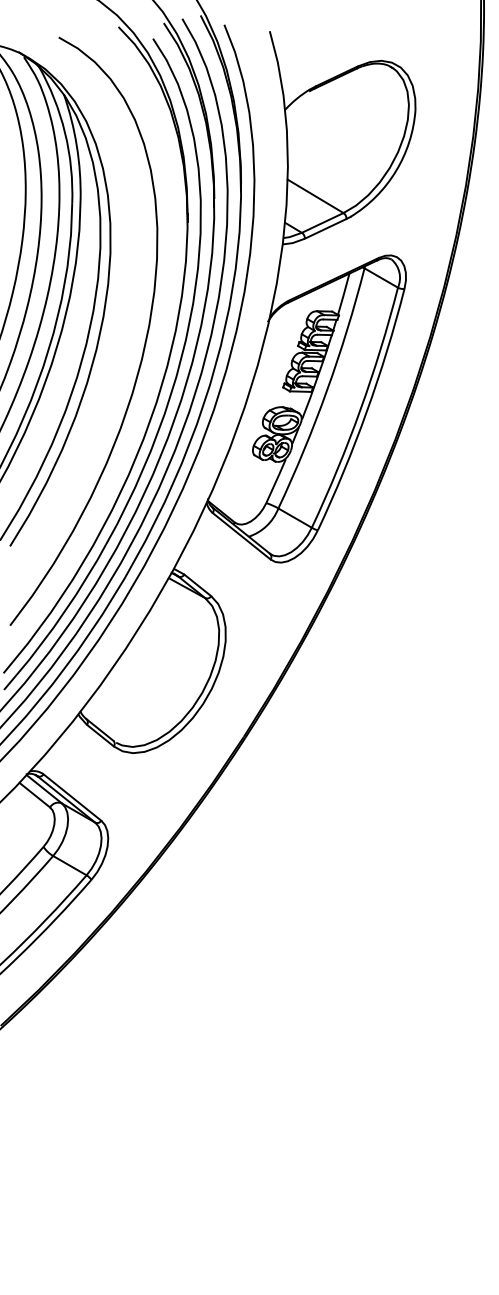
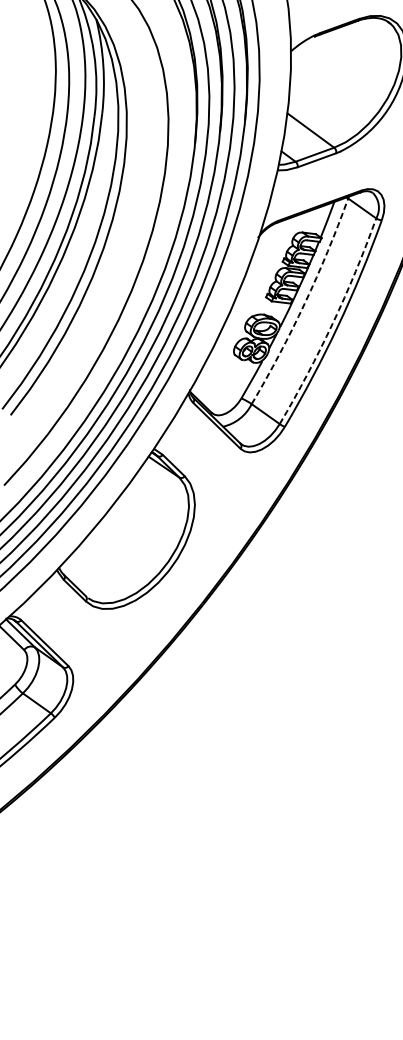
arc: (327, 390) -> (305, 303), solid -> dashed
arc: (360, 409) -> (332, 323), solid -> dashed

